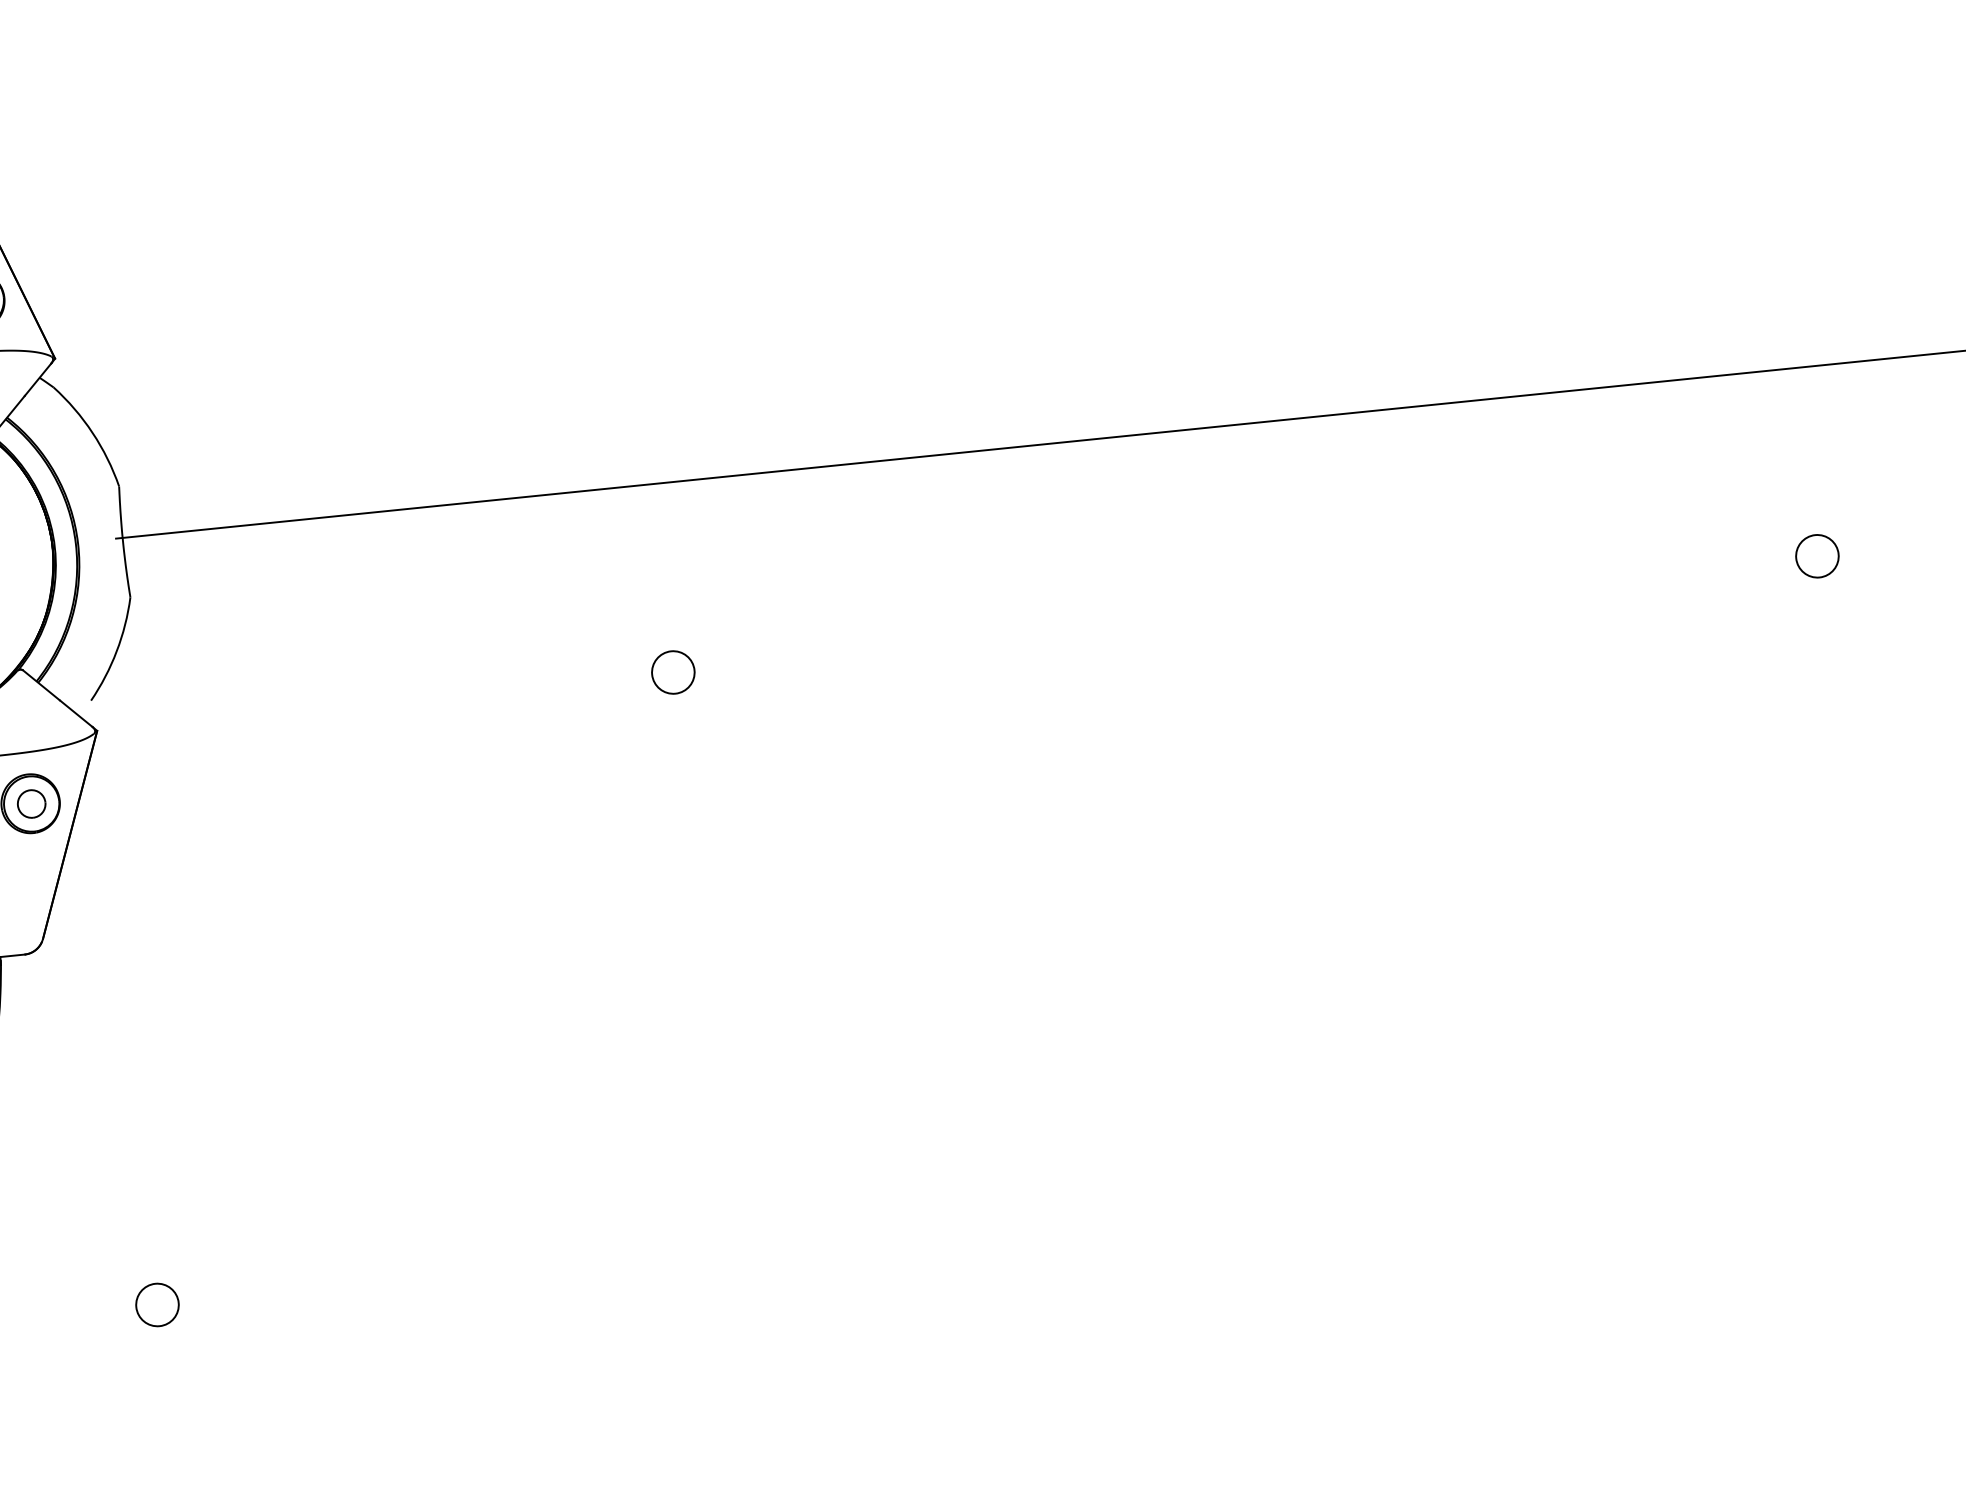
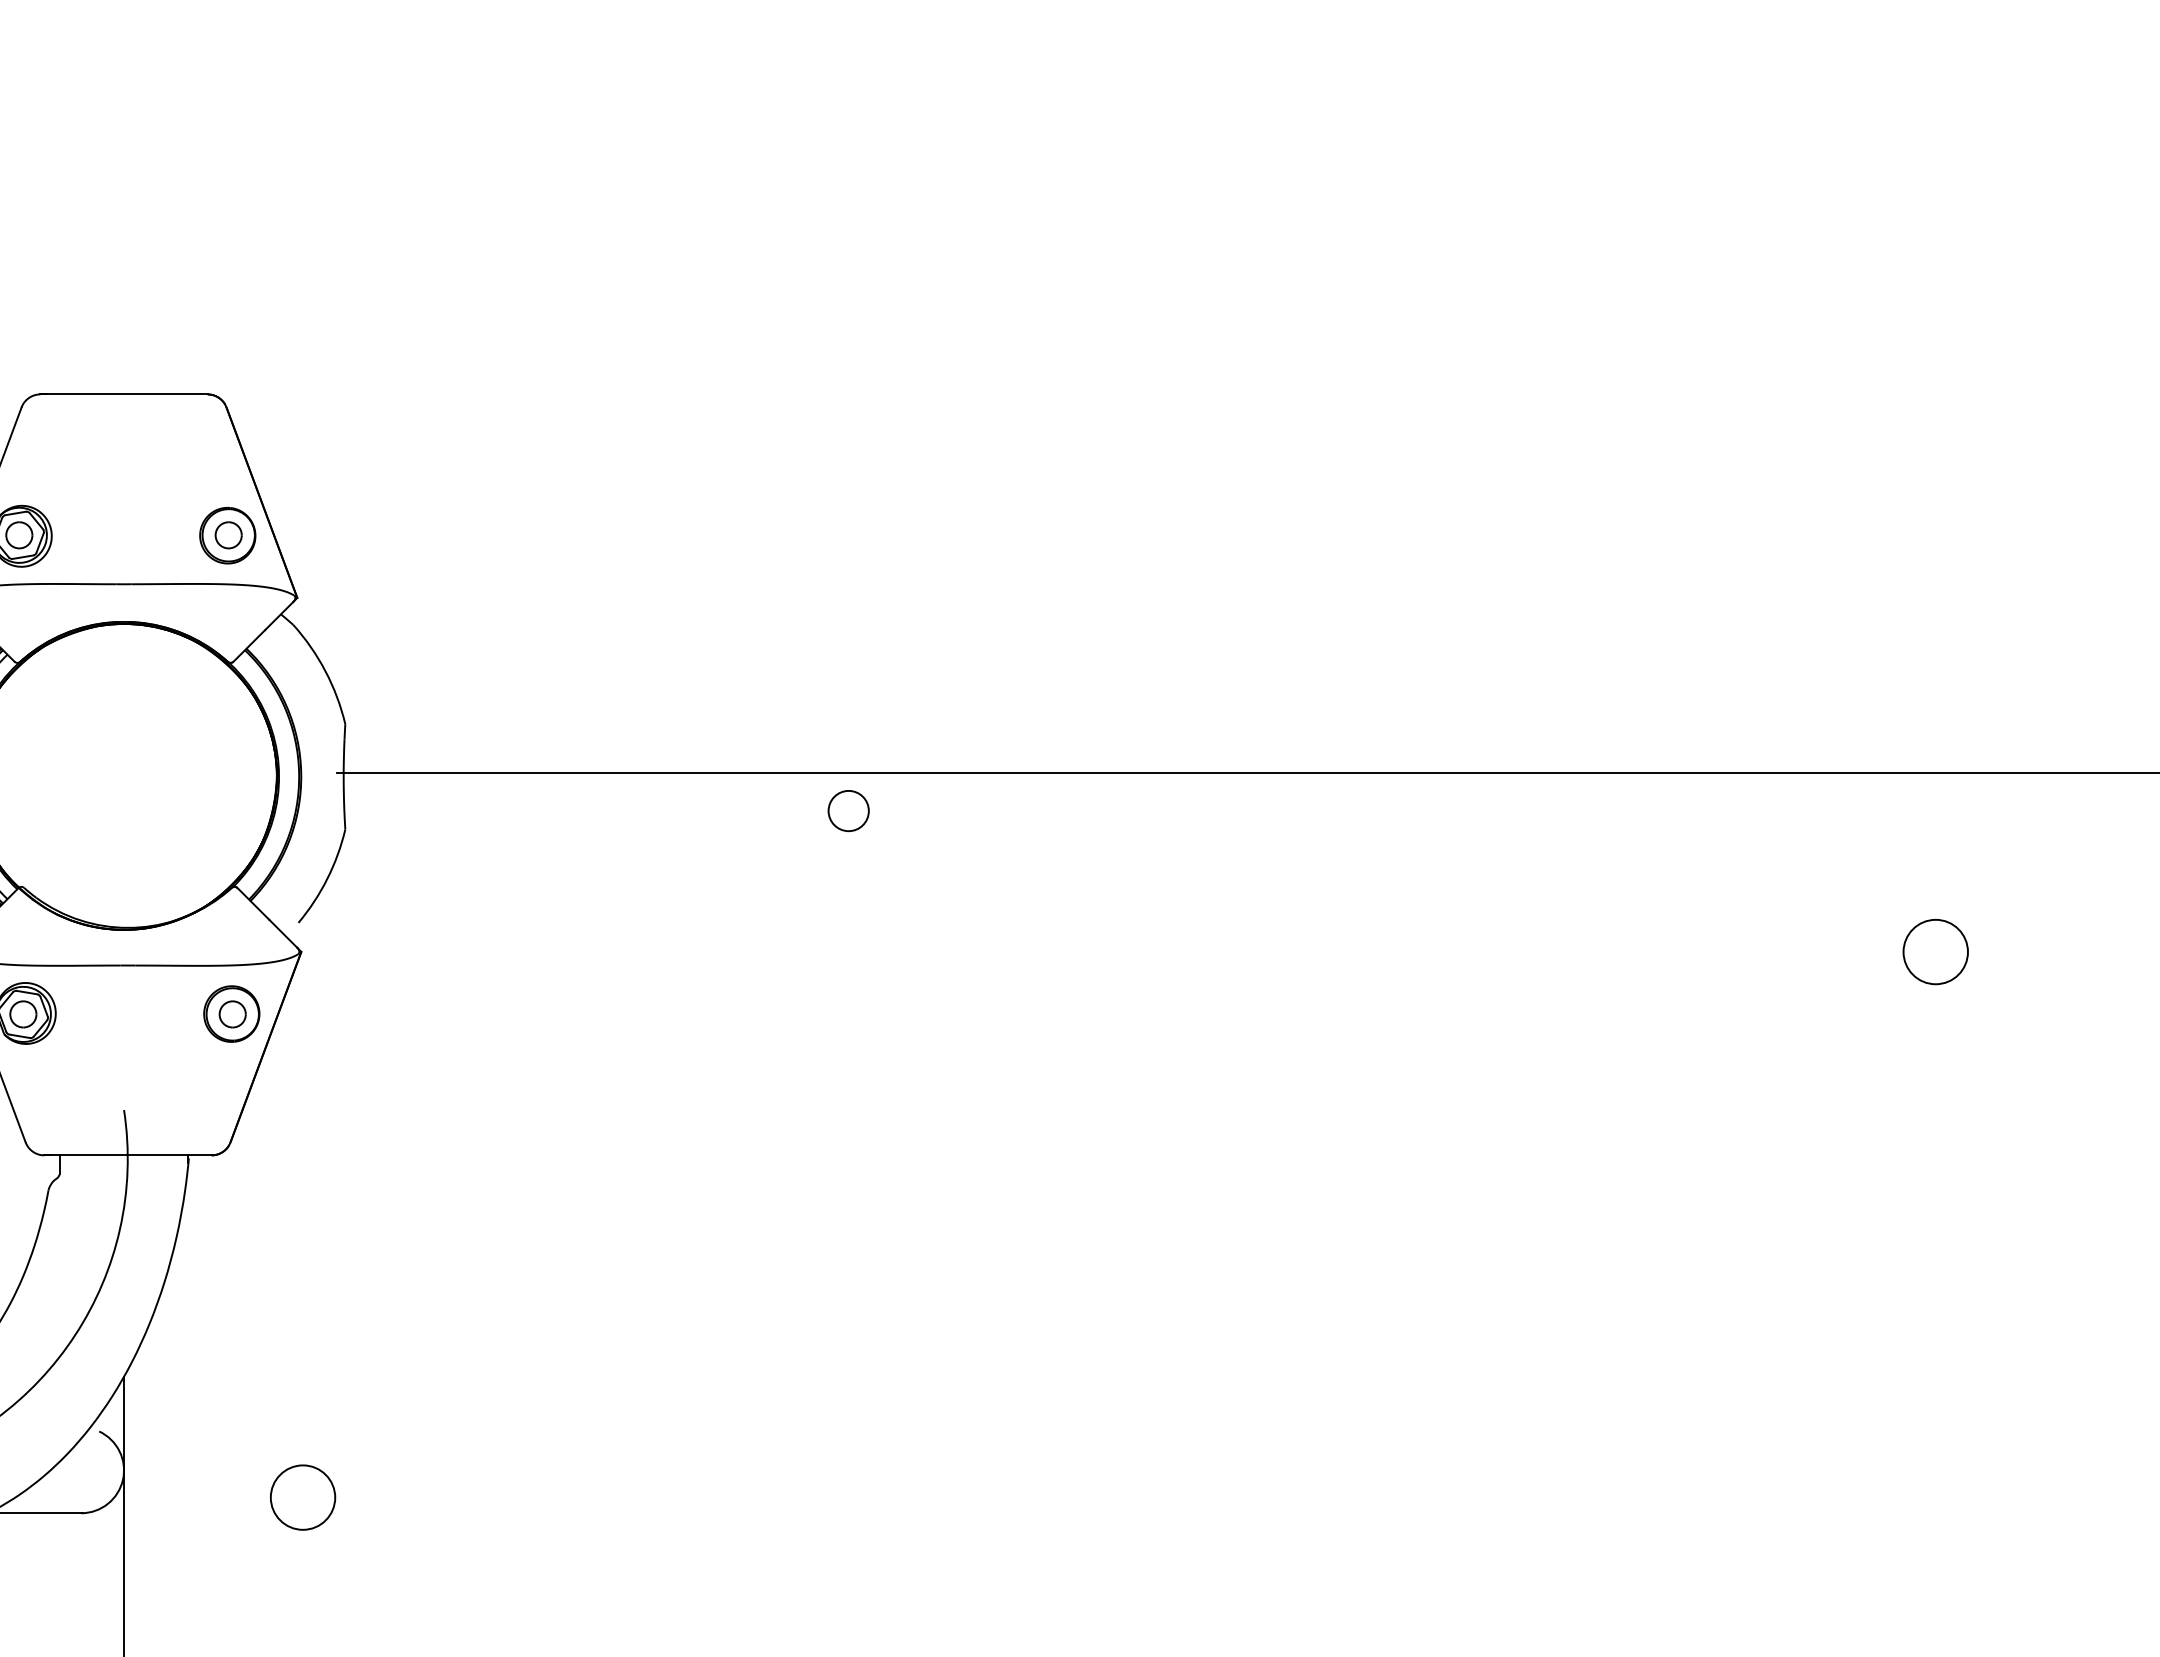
circle: (1817, 555) -> (1935, 951), size x1.6
circle: (673, 673) -> (848, 811), moved
circle: (157, 1304) -> (303, 1497), size x1.6

